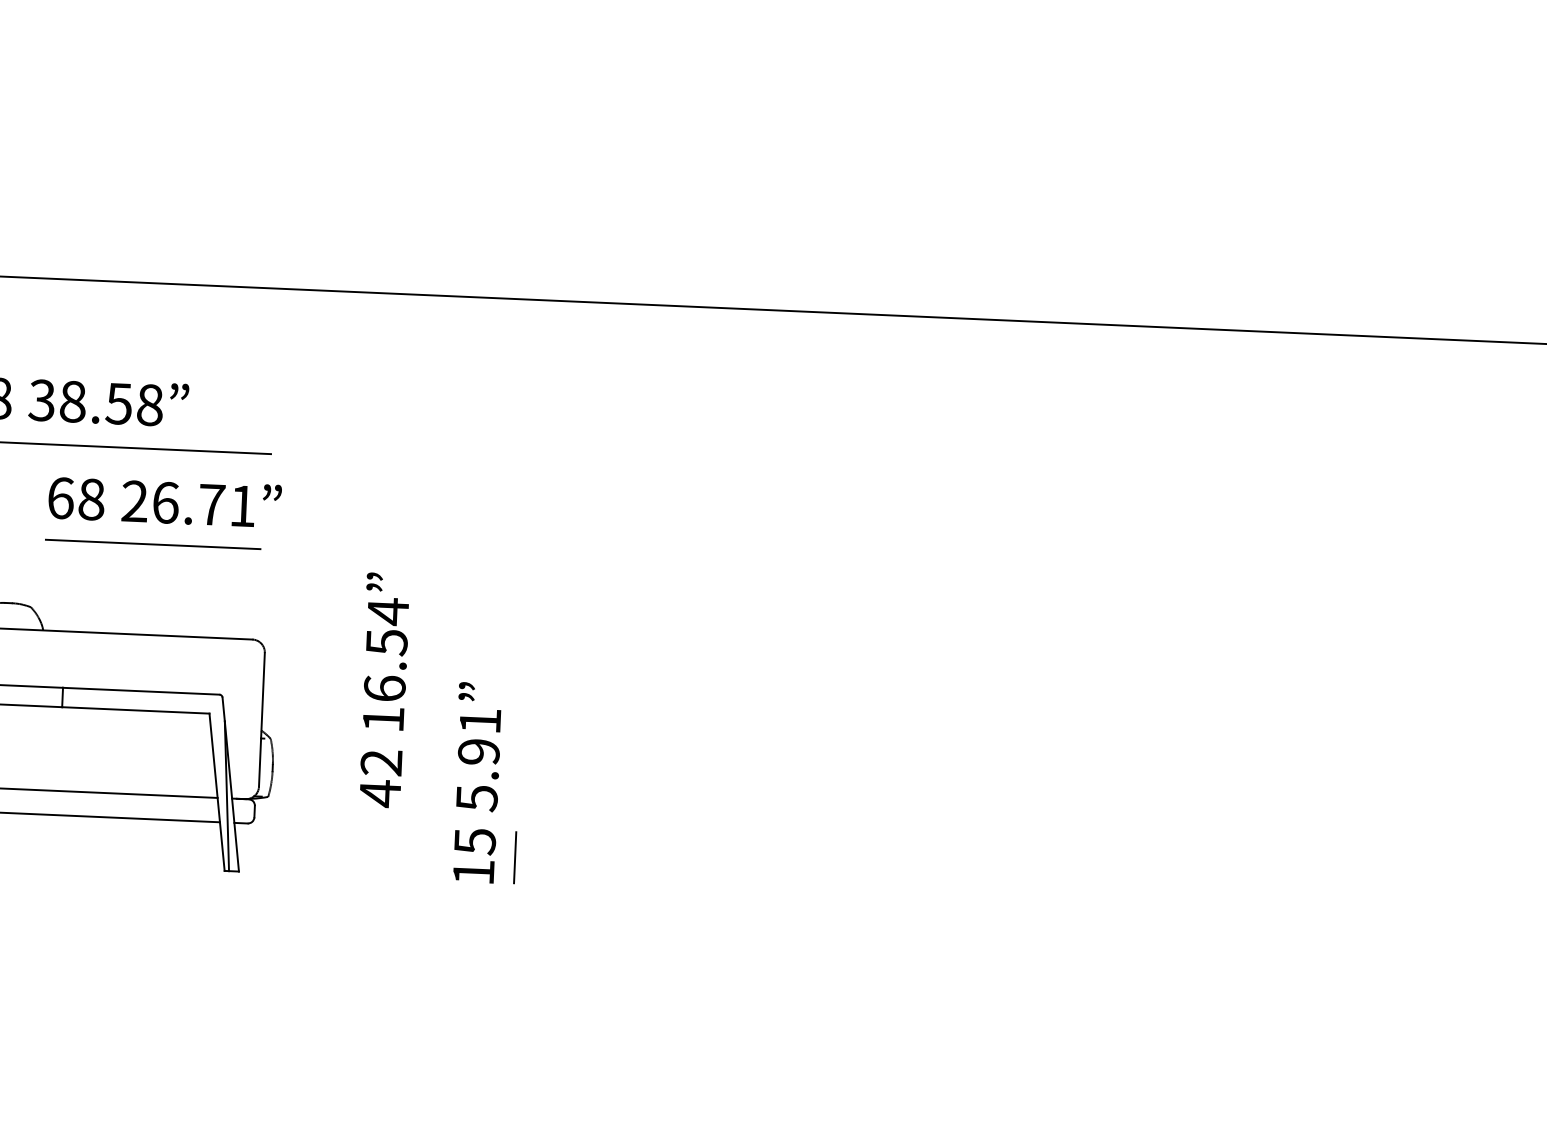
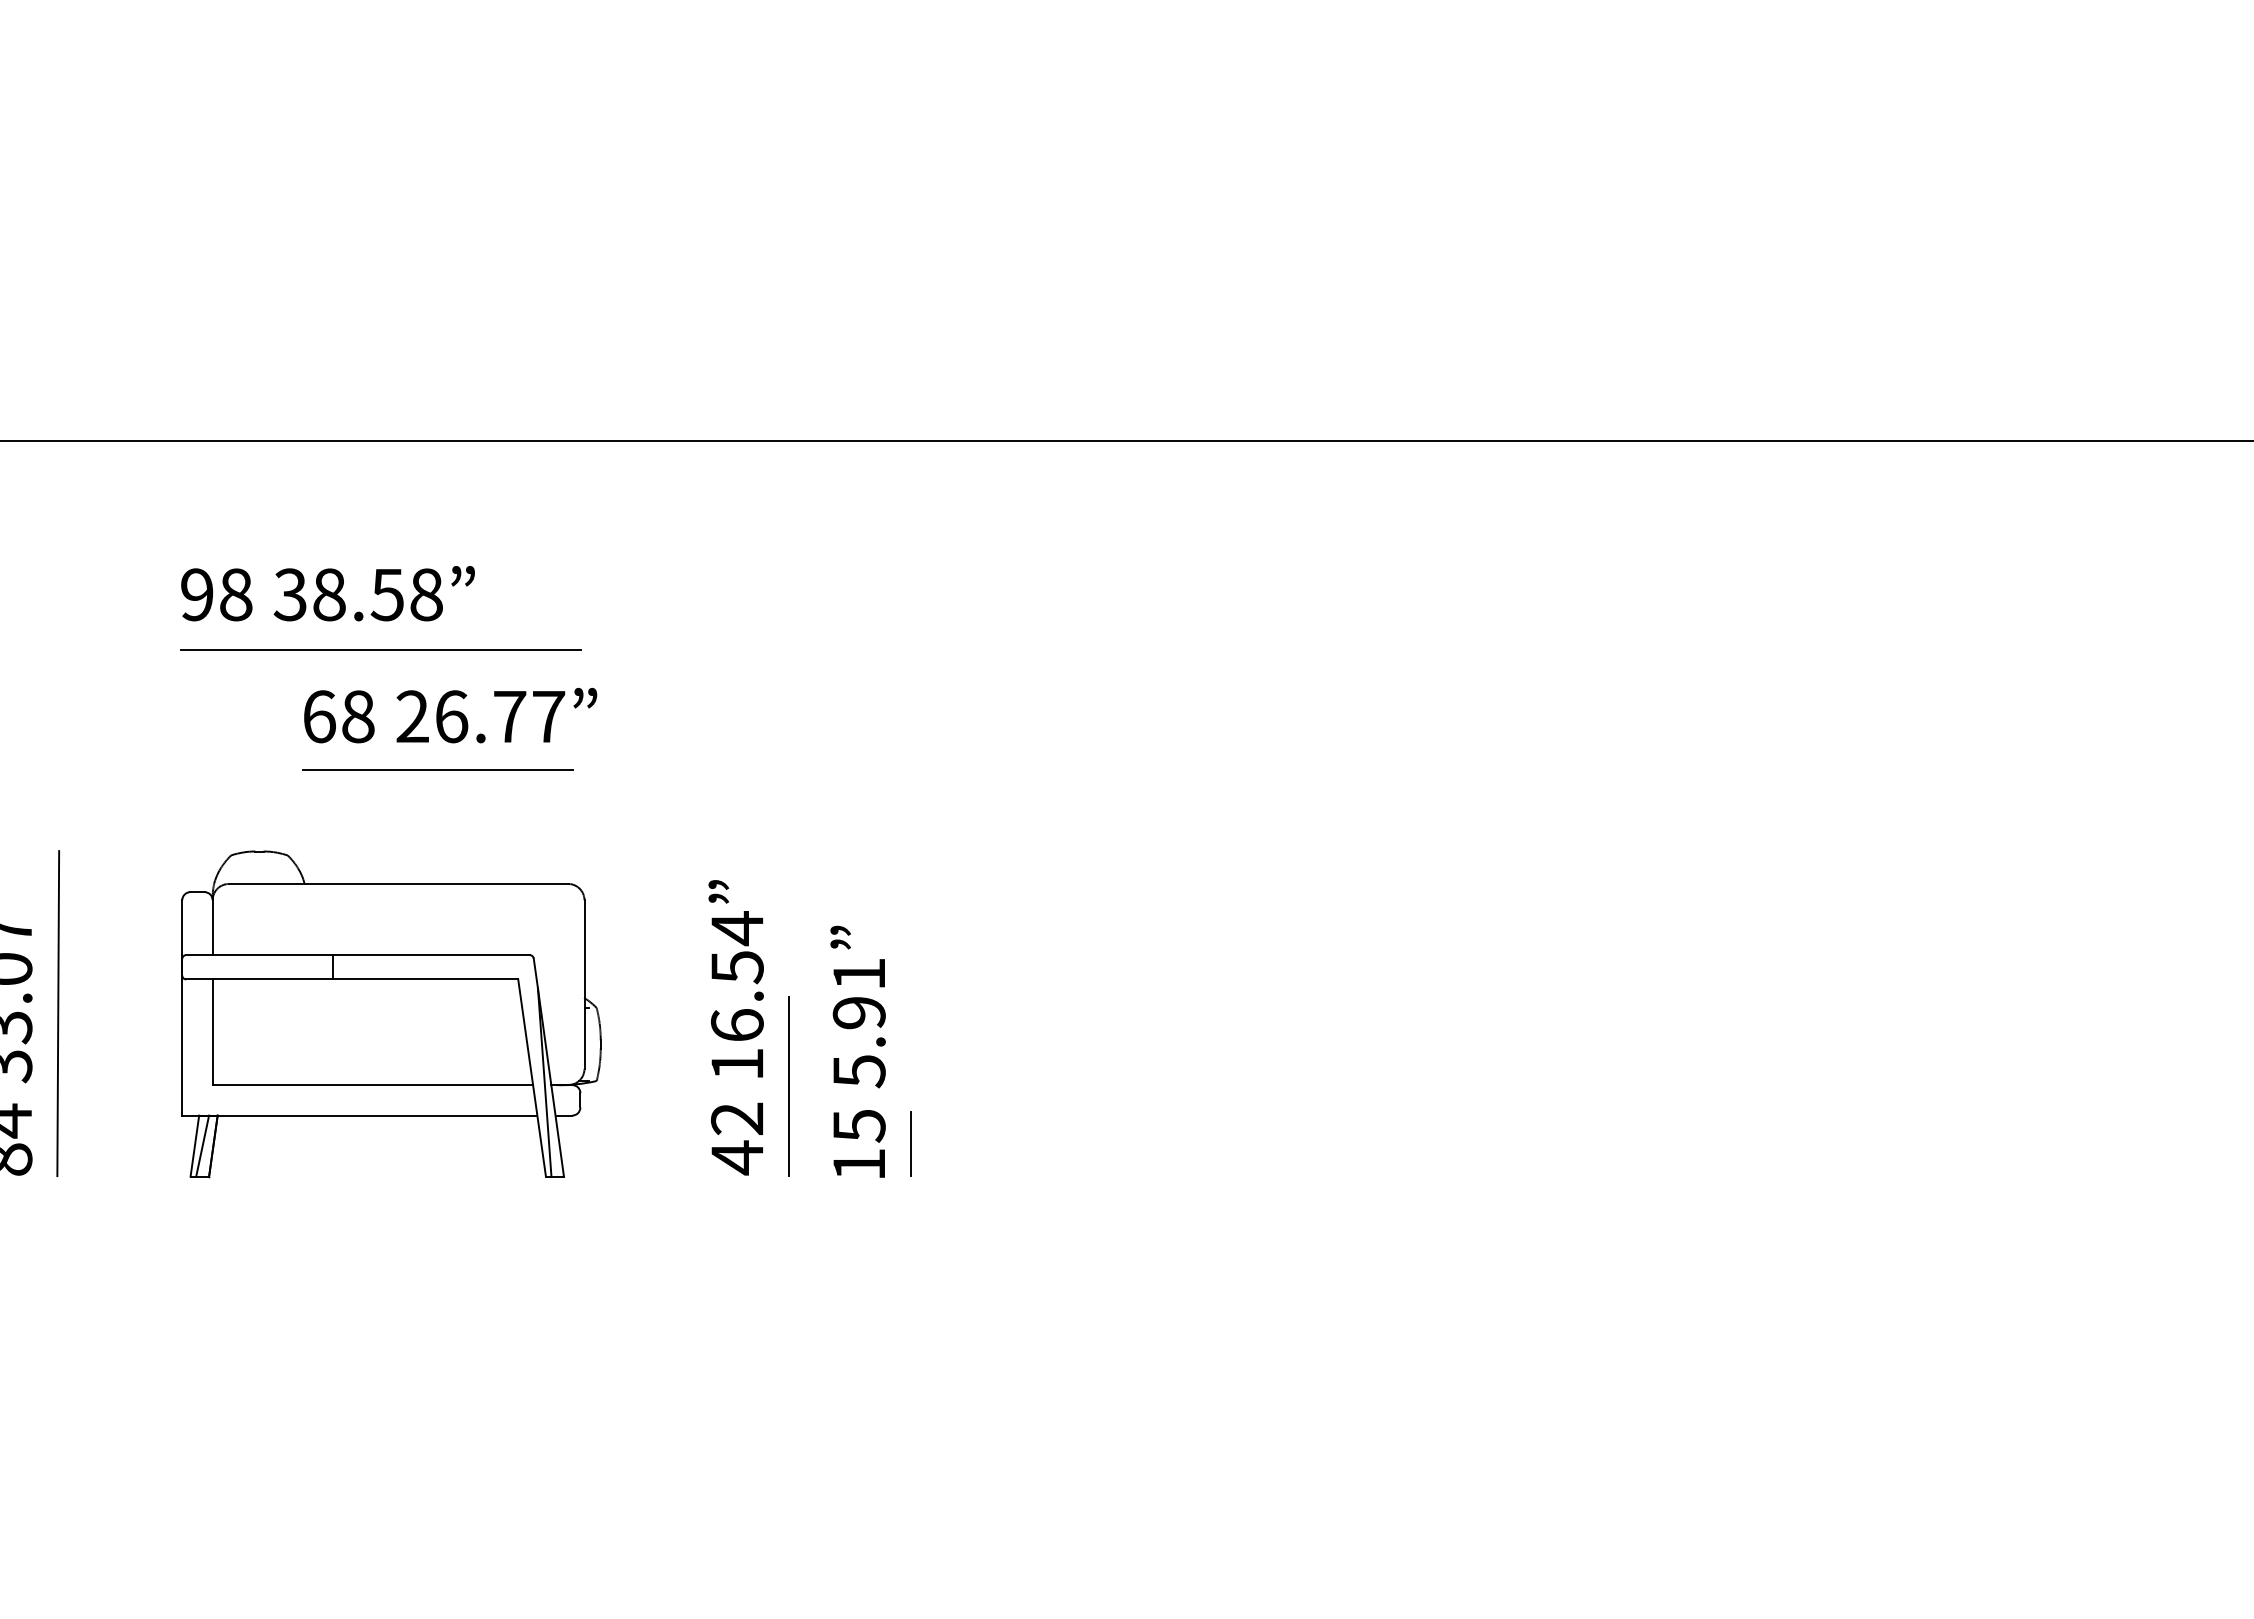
text: (243, 506) -> (549, 716), 26.71 -> 26.77
text: (383, 690) -> (735, 1027), moved
line: (420, 807) -> (788, 1086), added

